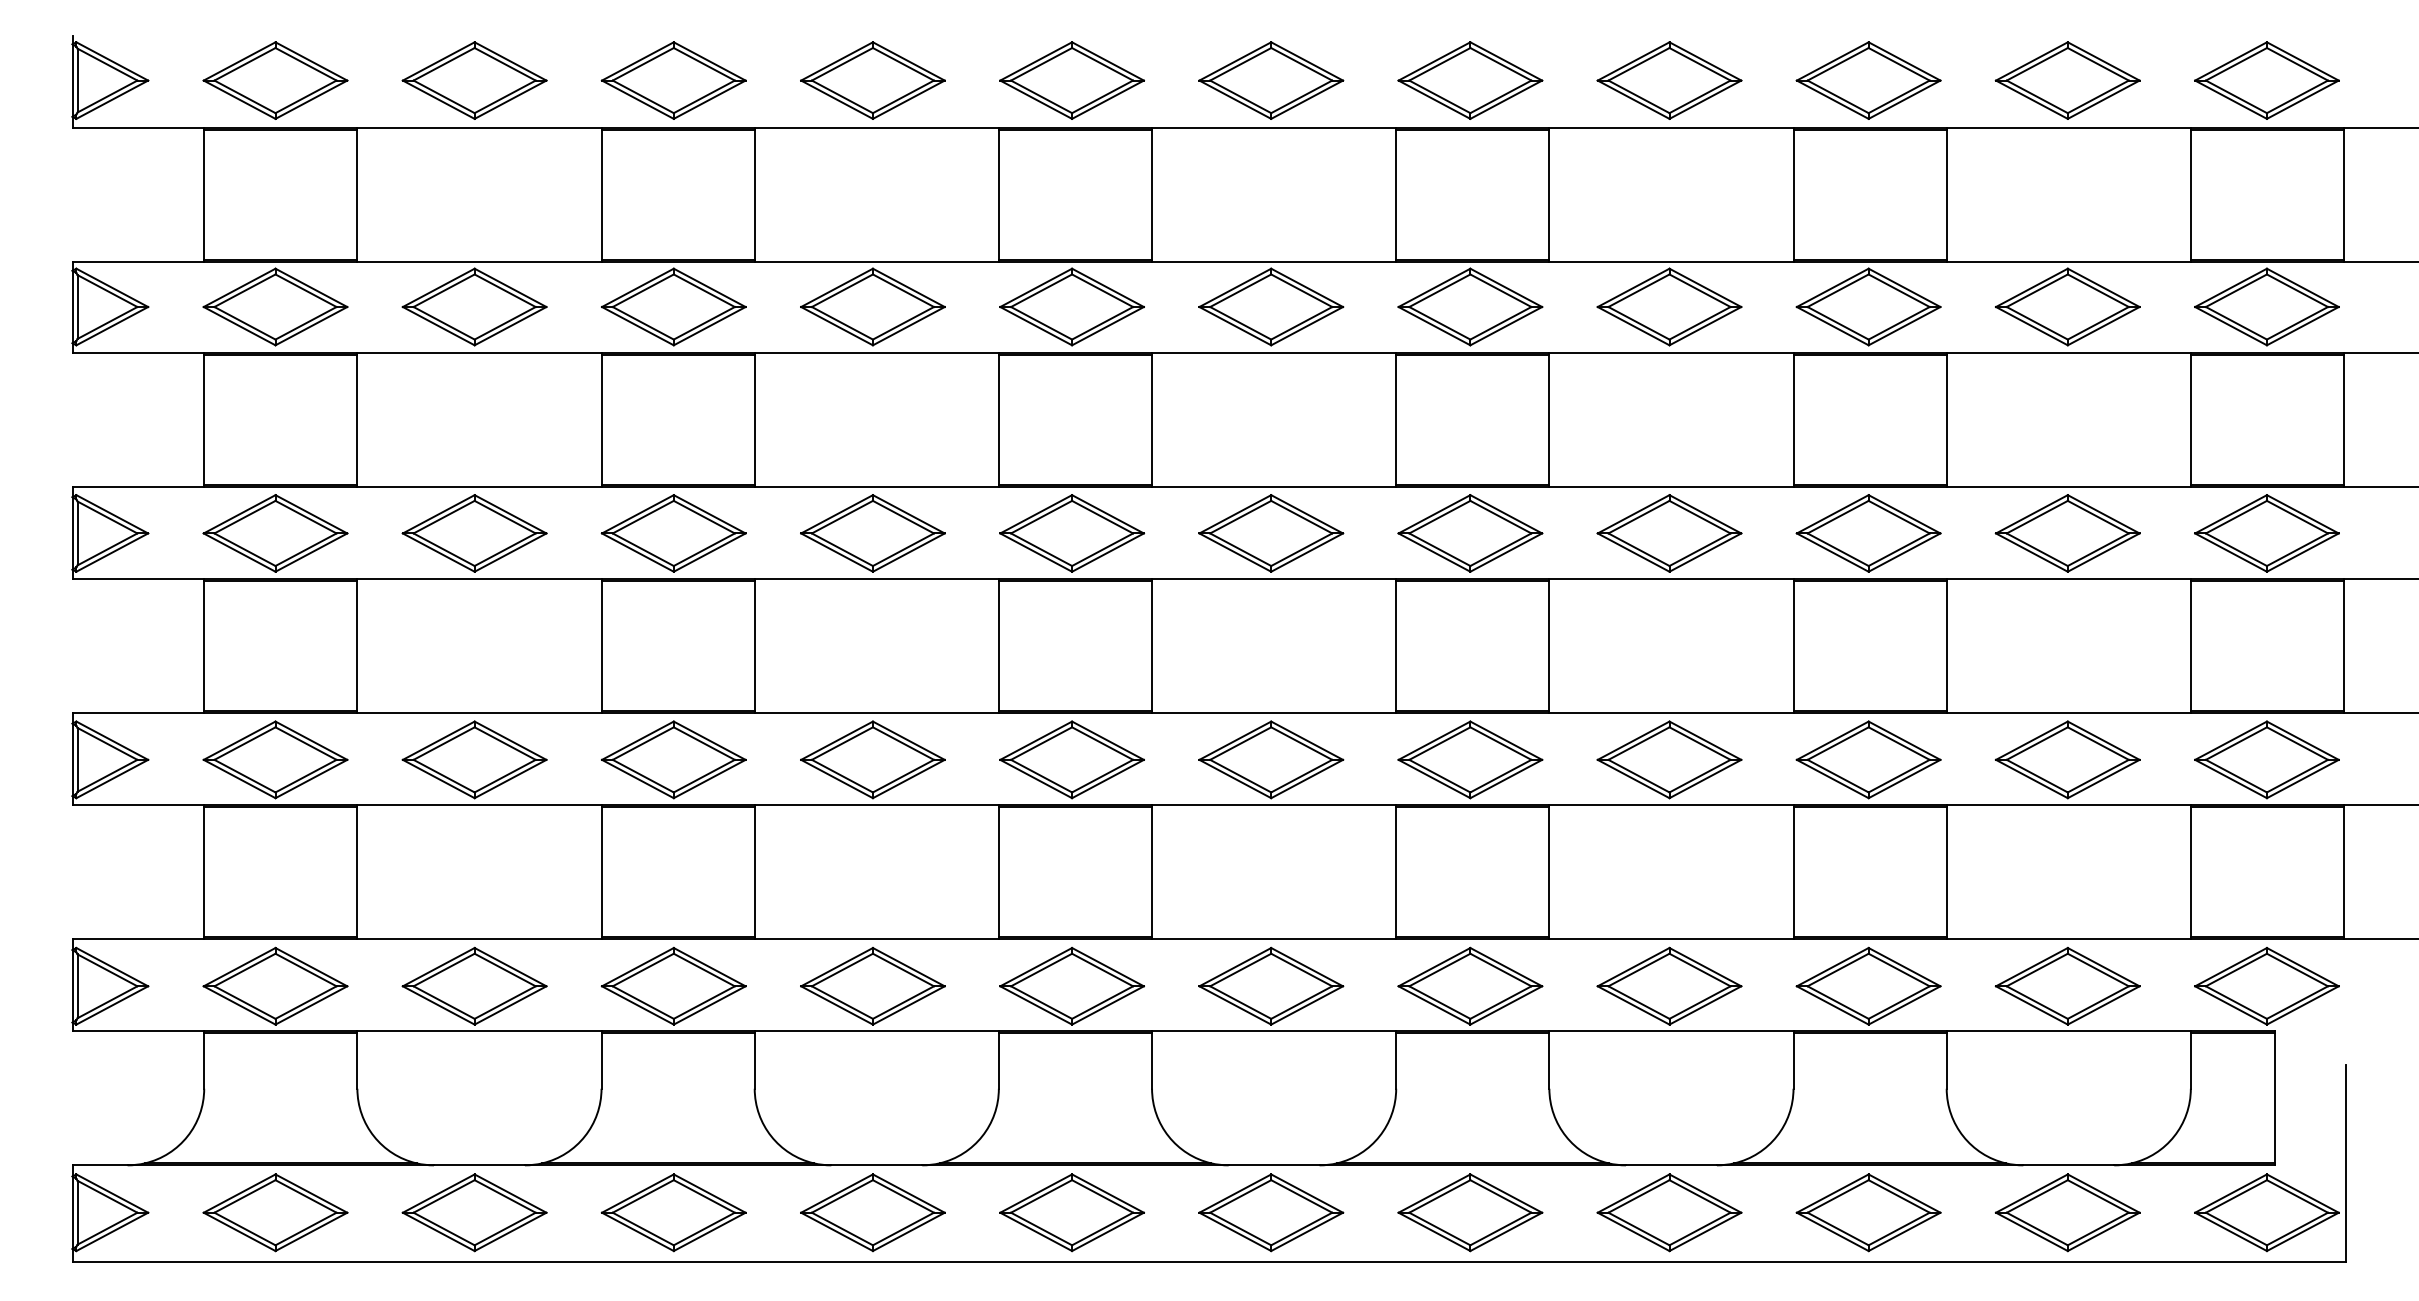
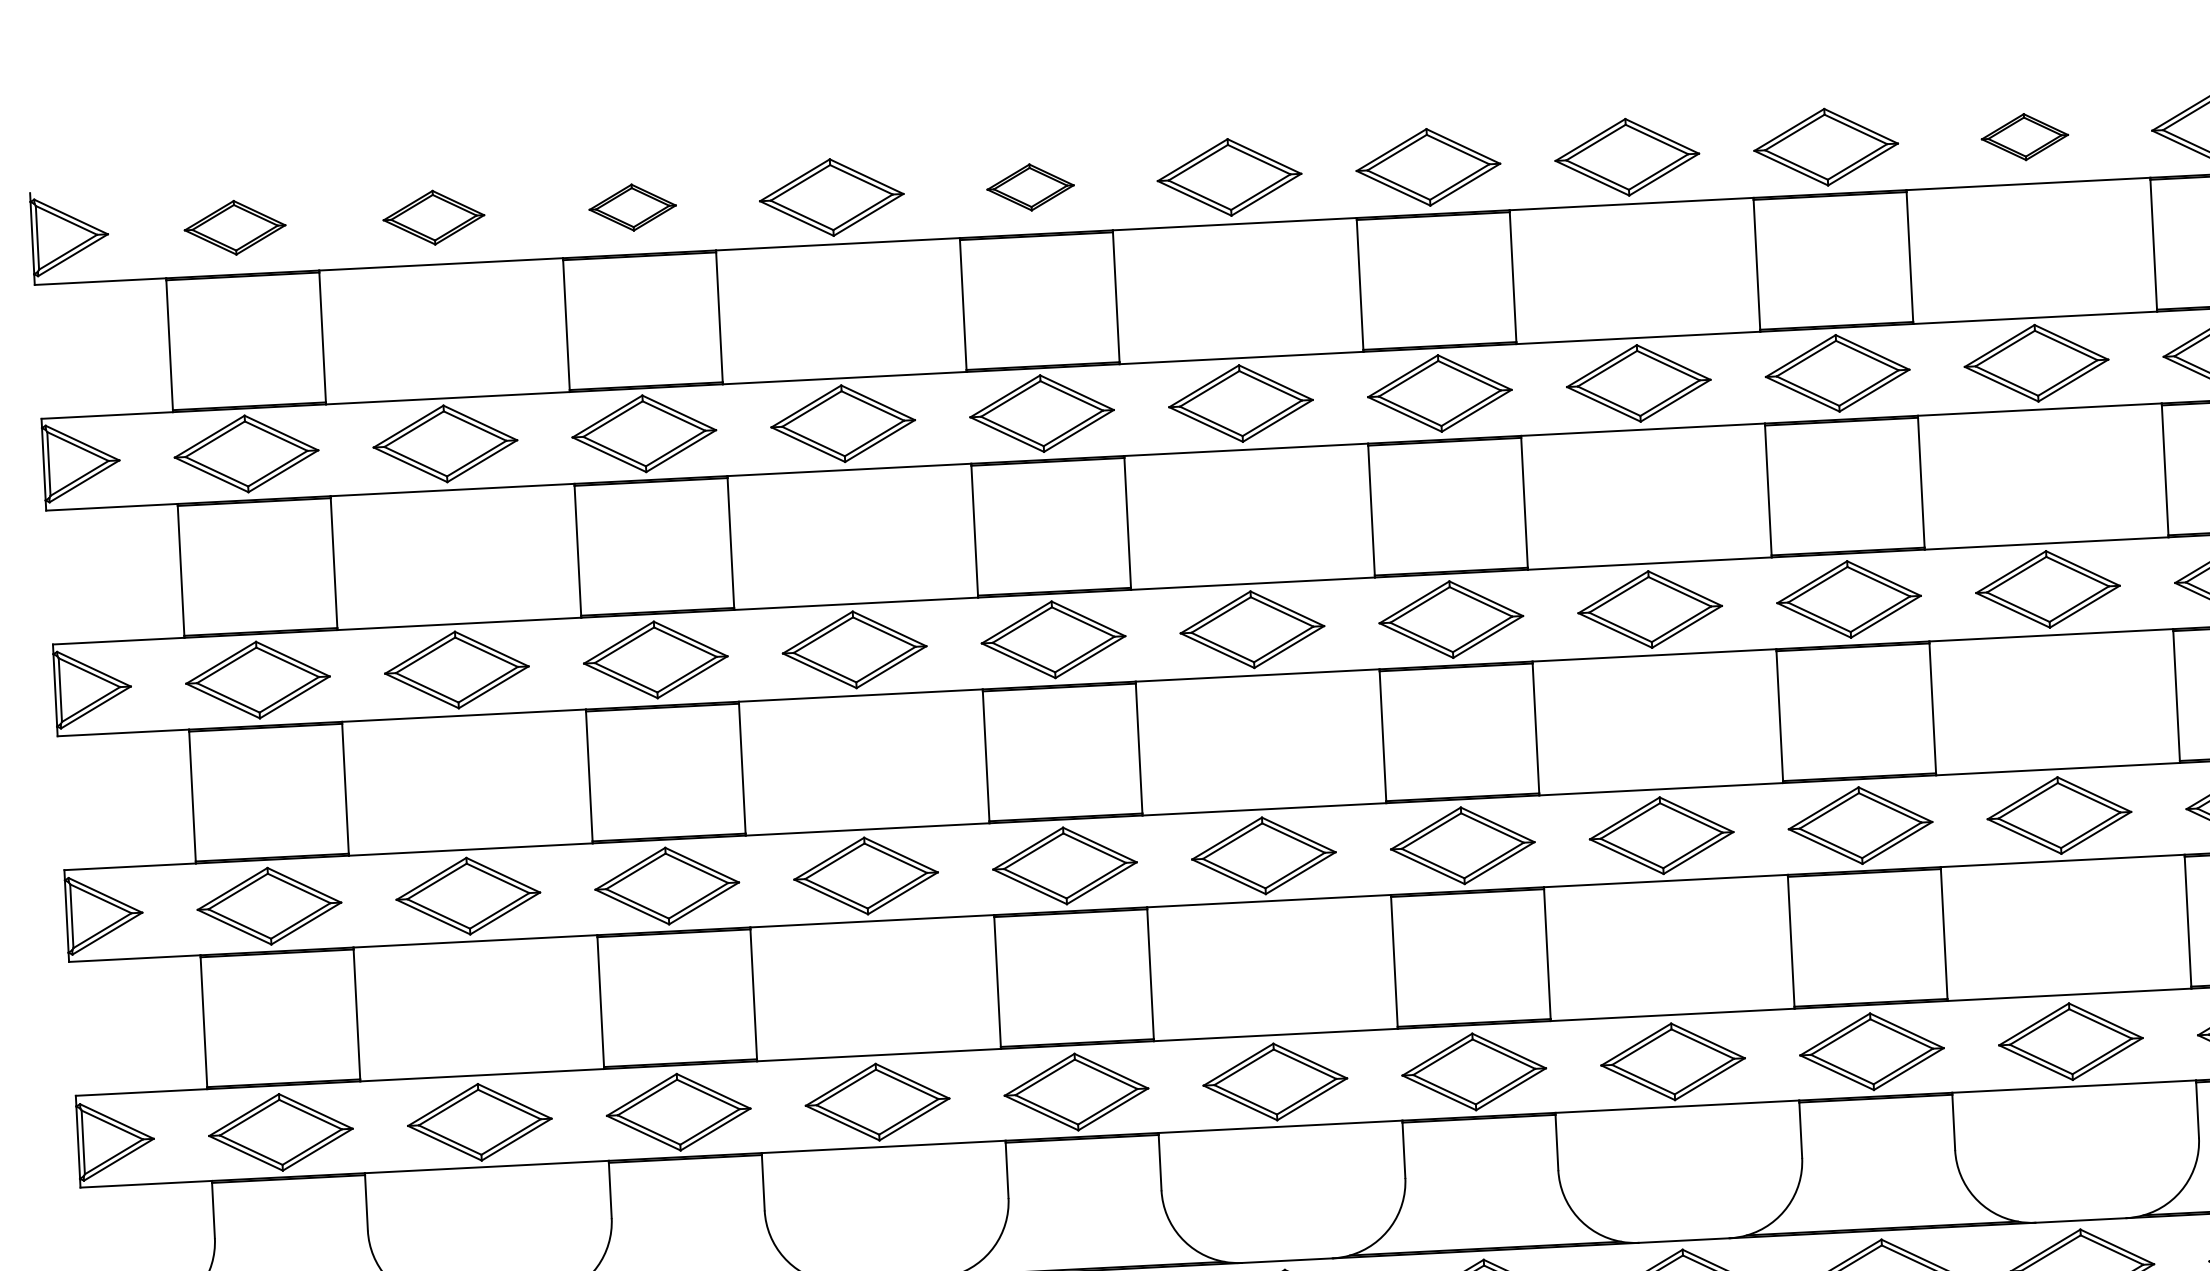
part: (275, 80) -> (235, 227), size x0.7
part: (474, 80) -> (433, 217), size x0.7
part: (673, 80) -> (632, 207), size x0.6
part: (1071, 80) -> (1030, 187), size x0.6
part: (2067, 80) -> (2024, 137), size x0.6

